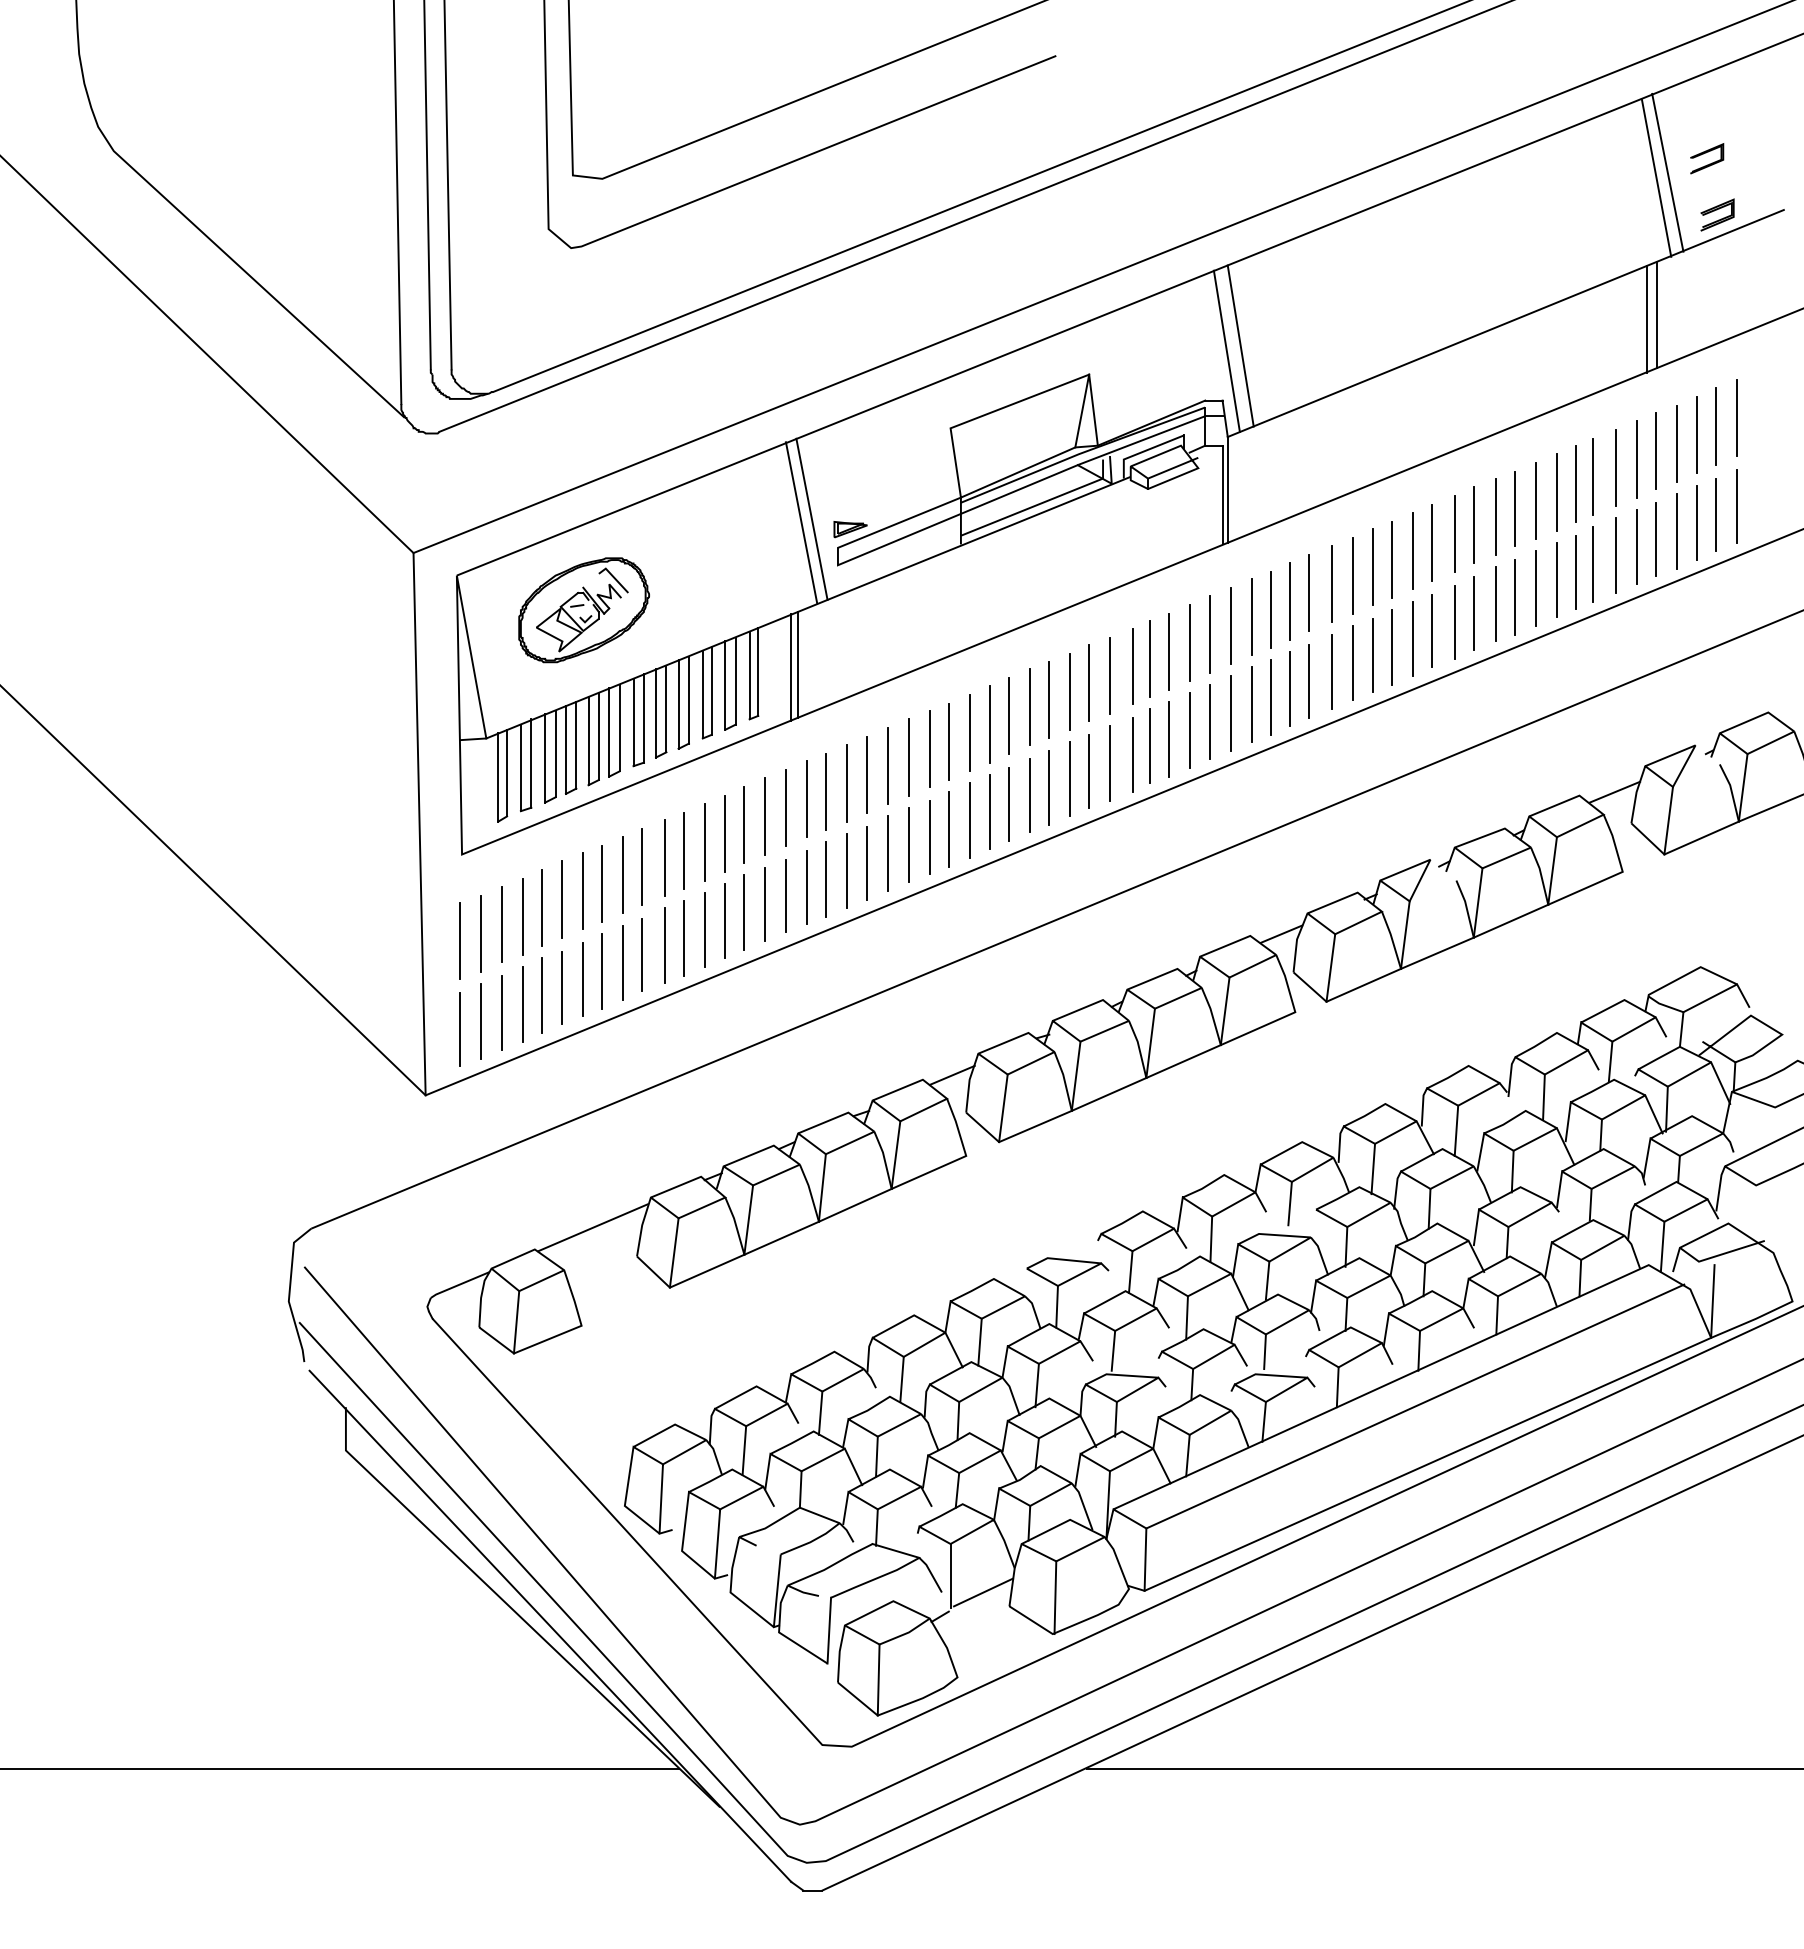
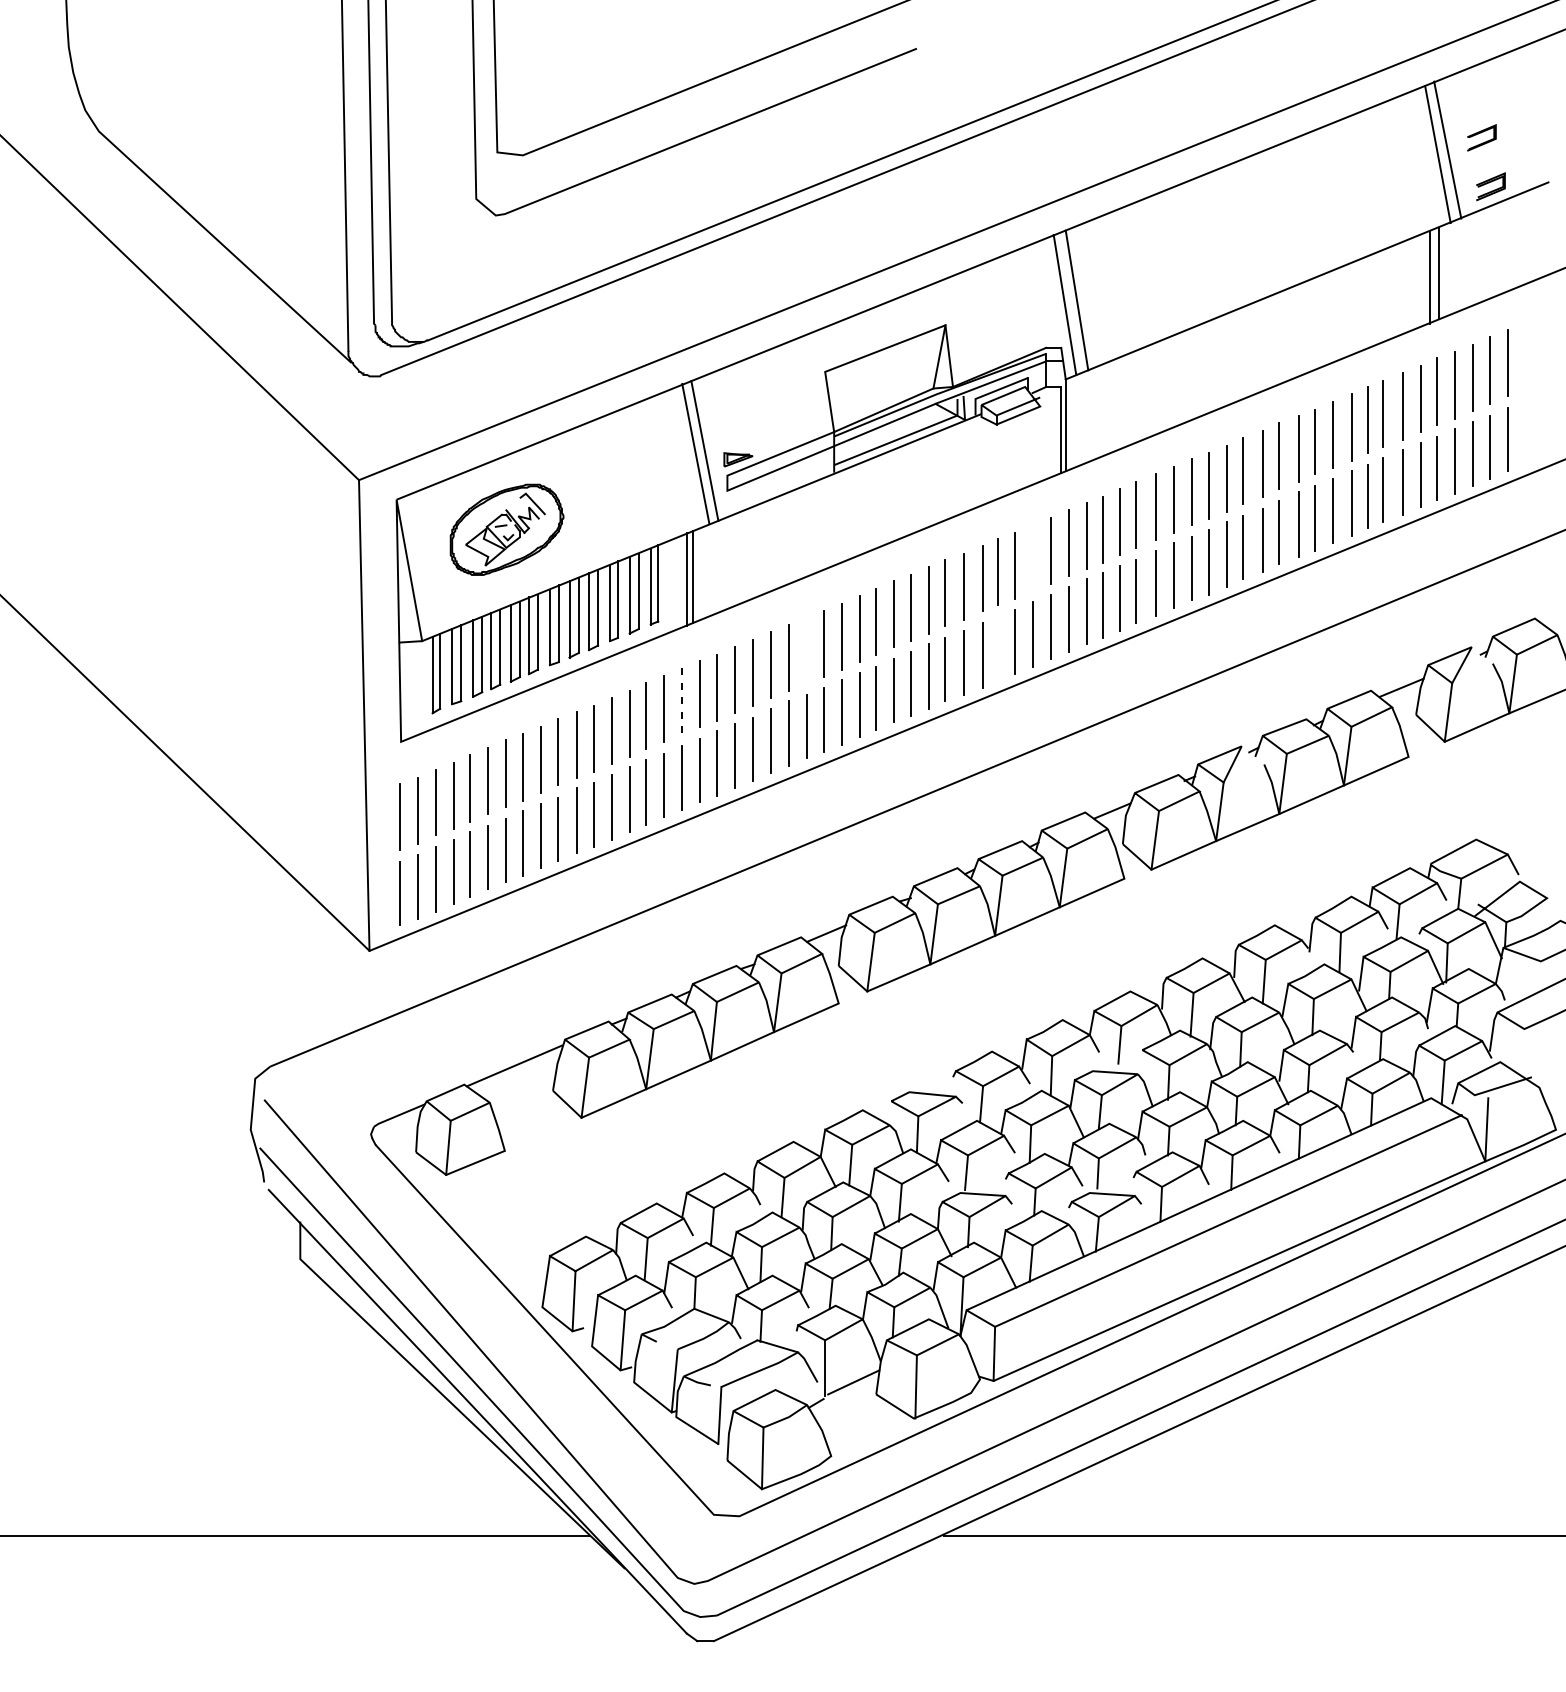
line: (1189, 643) -> (1032, 558), removed
line: (1149, 746) -> (997, 648), removed
line: (929, 748) -> (806, 649), removed
line: (785, 808) -> (681, 701), solid -> dashed

